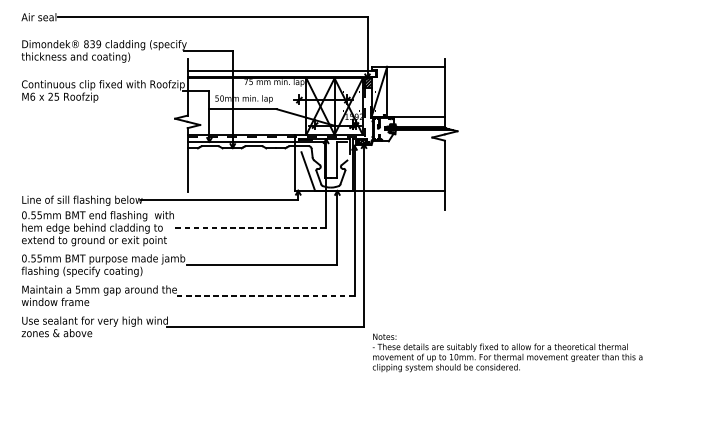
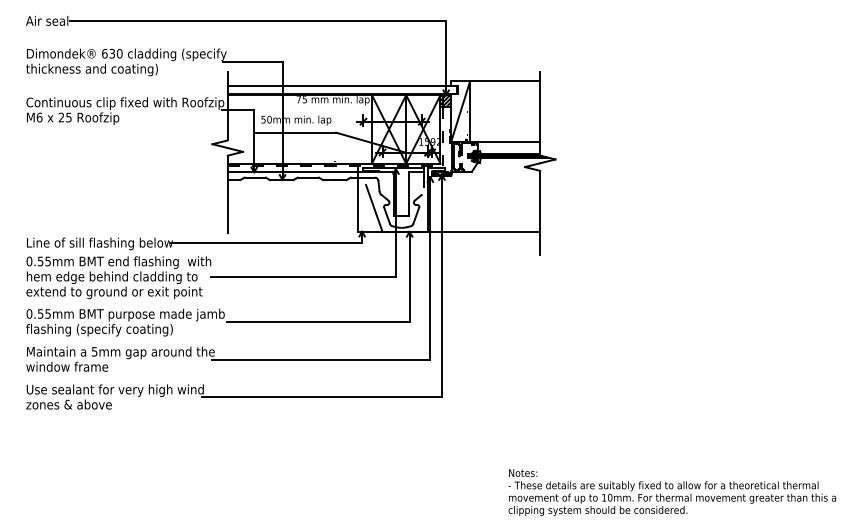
text: (92, 44) -> (112, 53), 839 -> 630
line: (250, 227) -> (303, 276), dashed -> solid
line: (264, 295) -> (320, 359), dashed -> solid
text: (507, 352) -> (672, 492), moved

